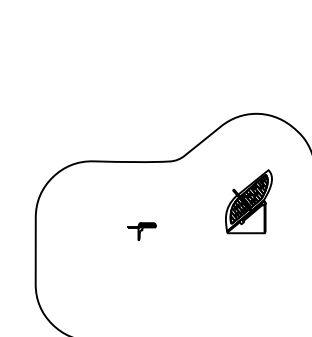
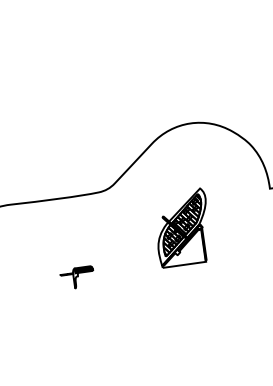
part: (248, 201) -> (182, 227), moved

